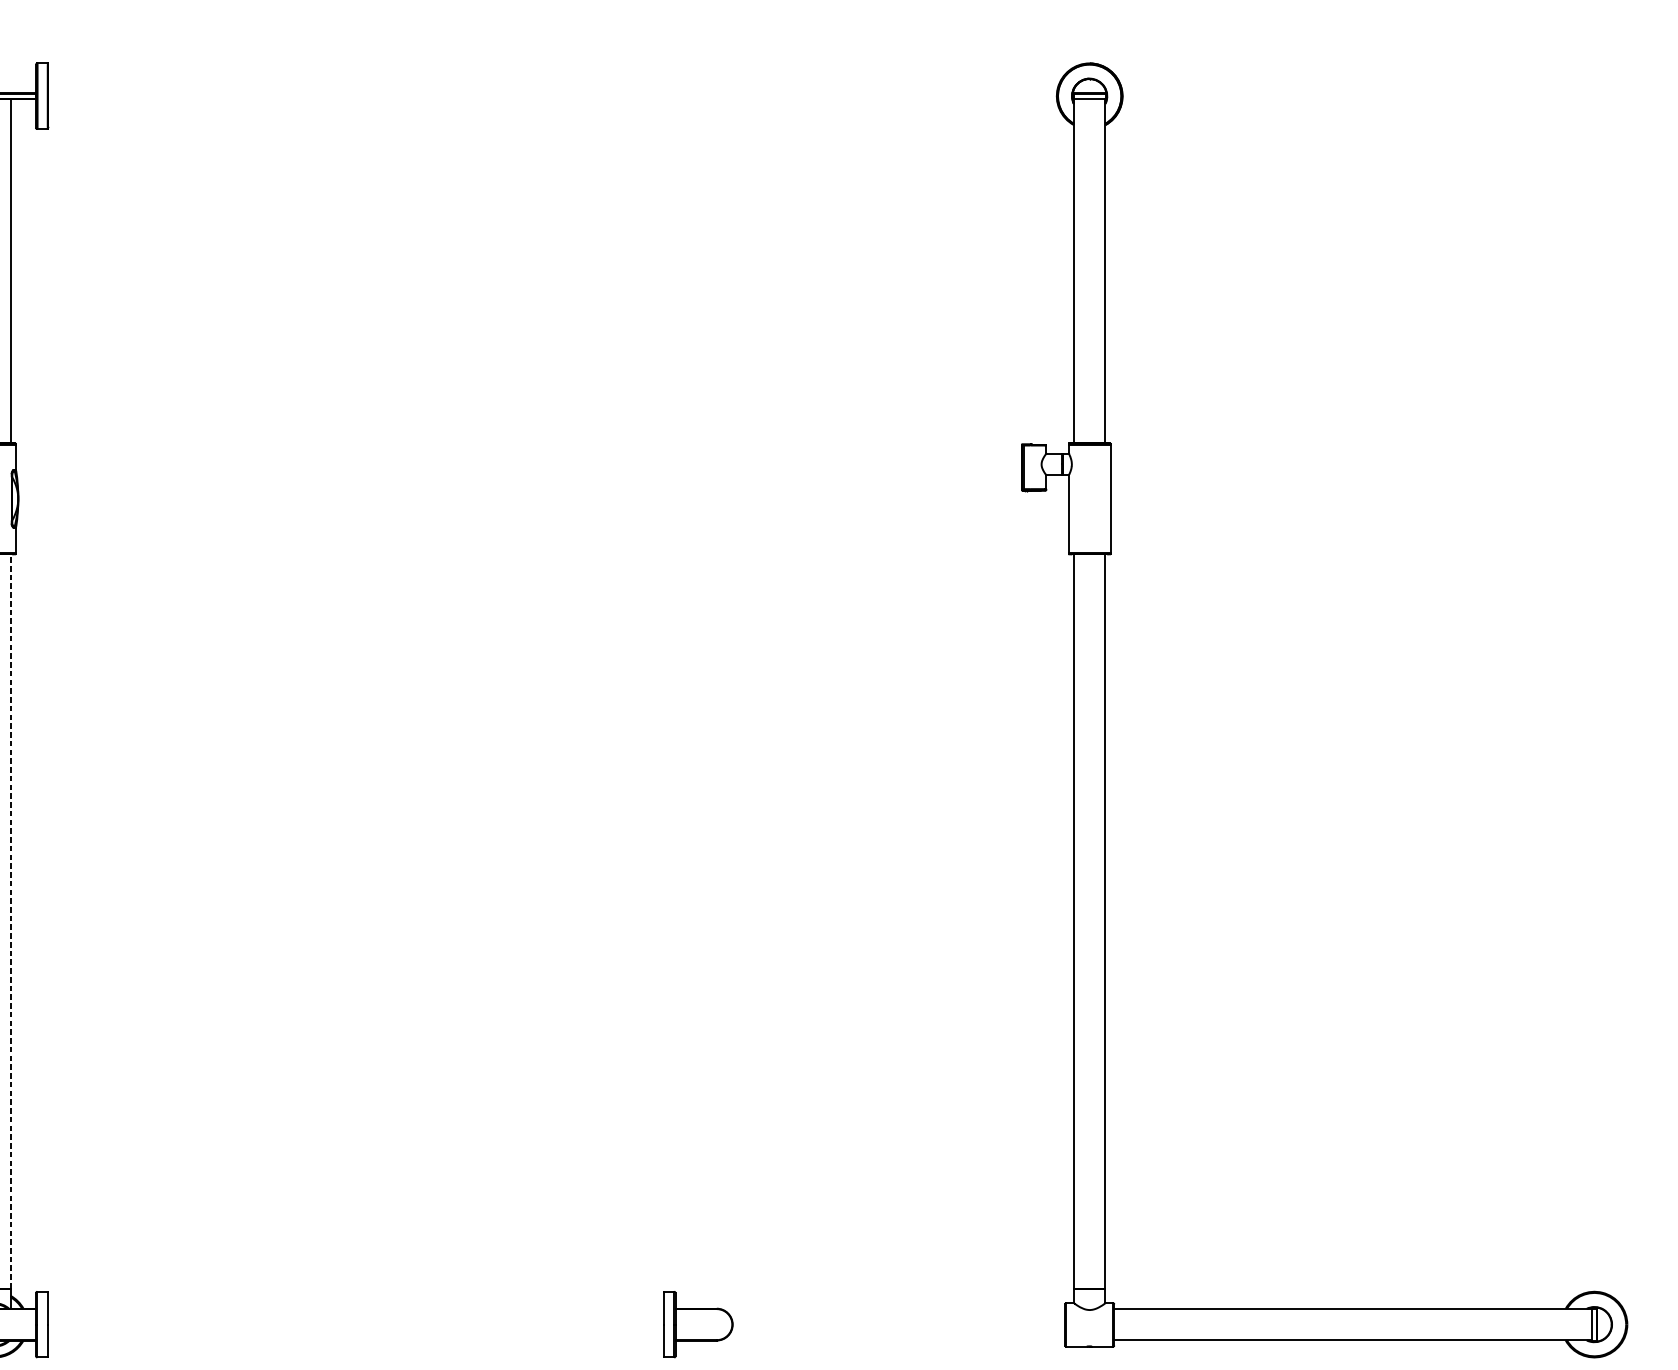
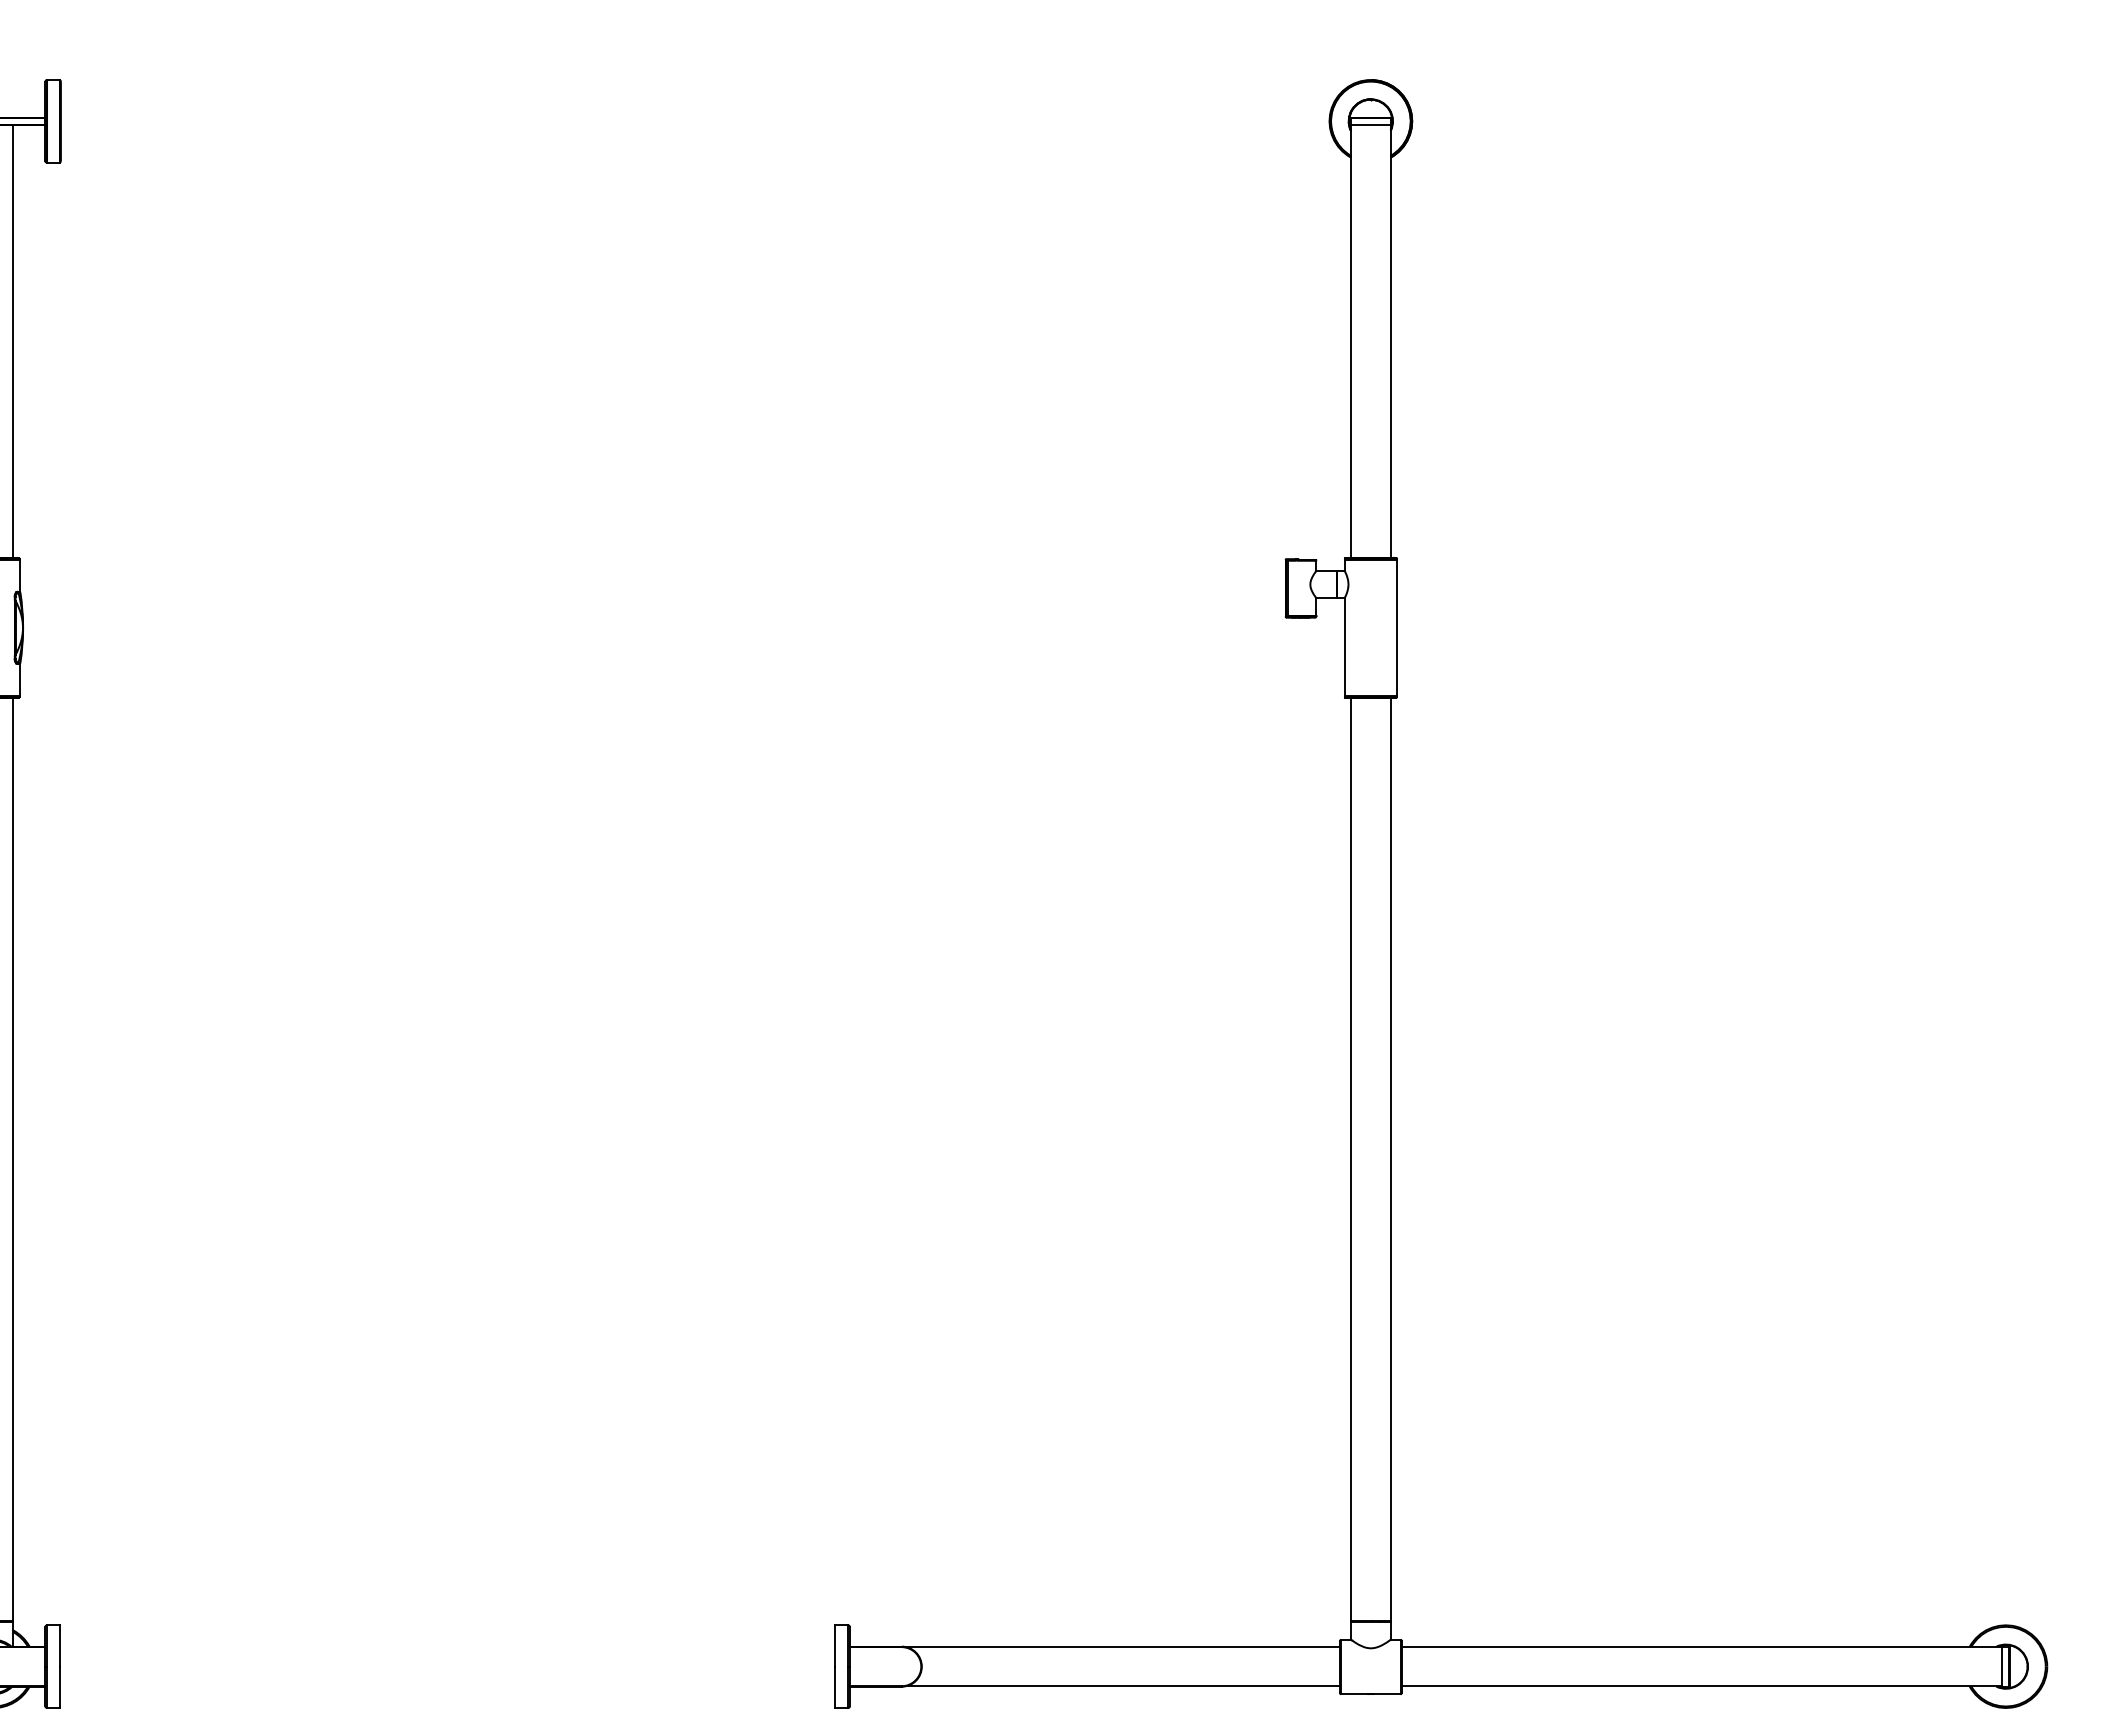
line: (10, 921) -> (13, 1159), dashed -> solid
line: (892, 1308) -> (1122, 1646), added
line: (892, 1340) -> (1122, 1686), added

